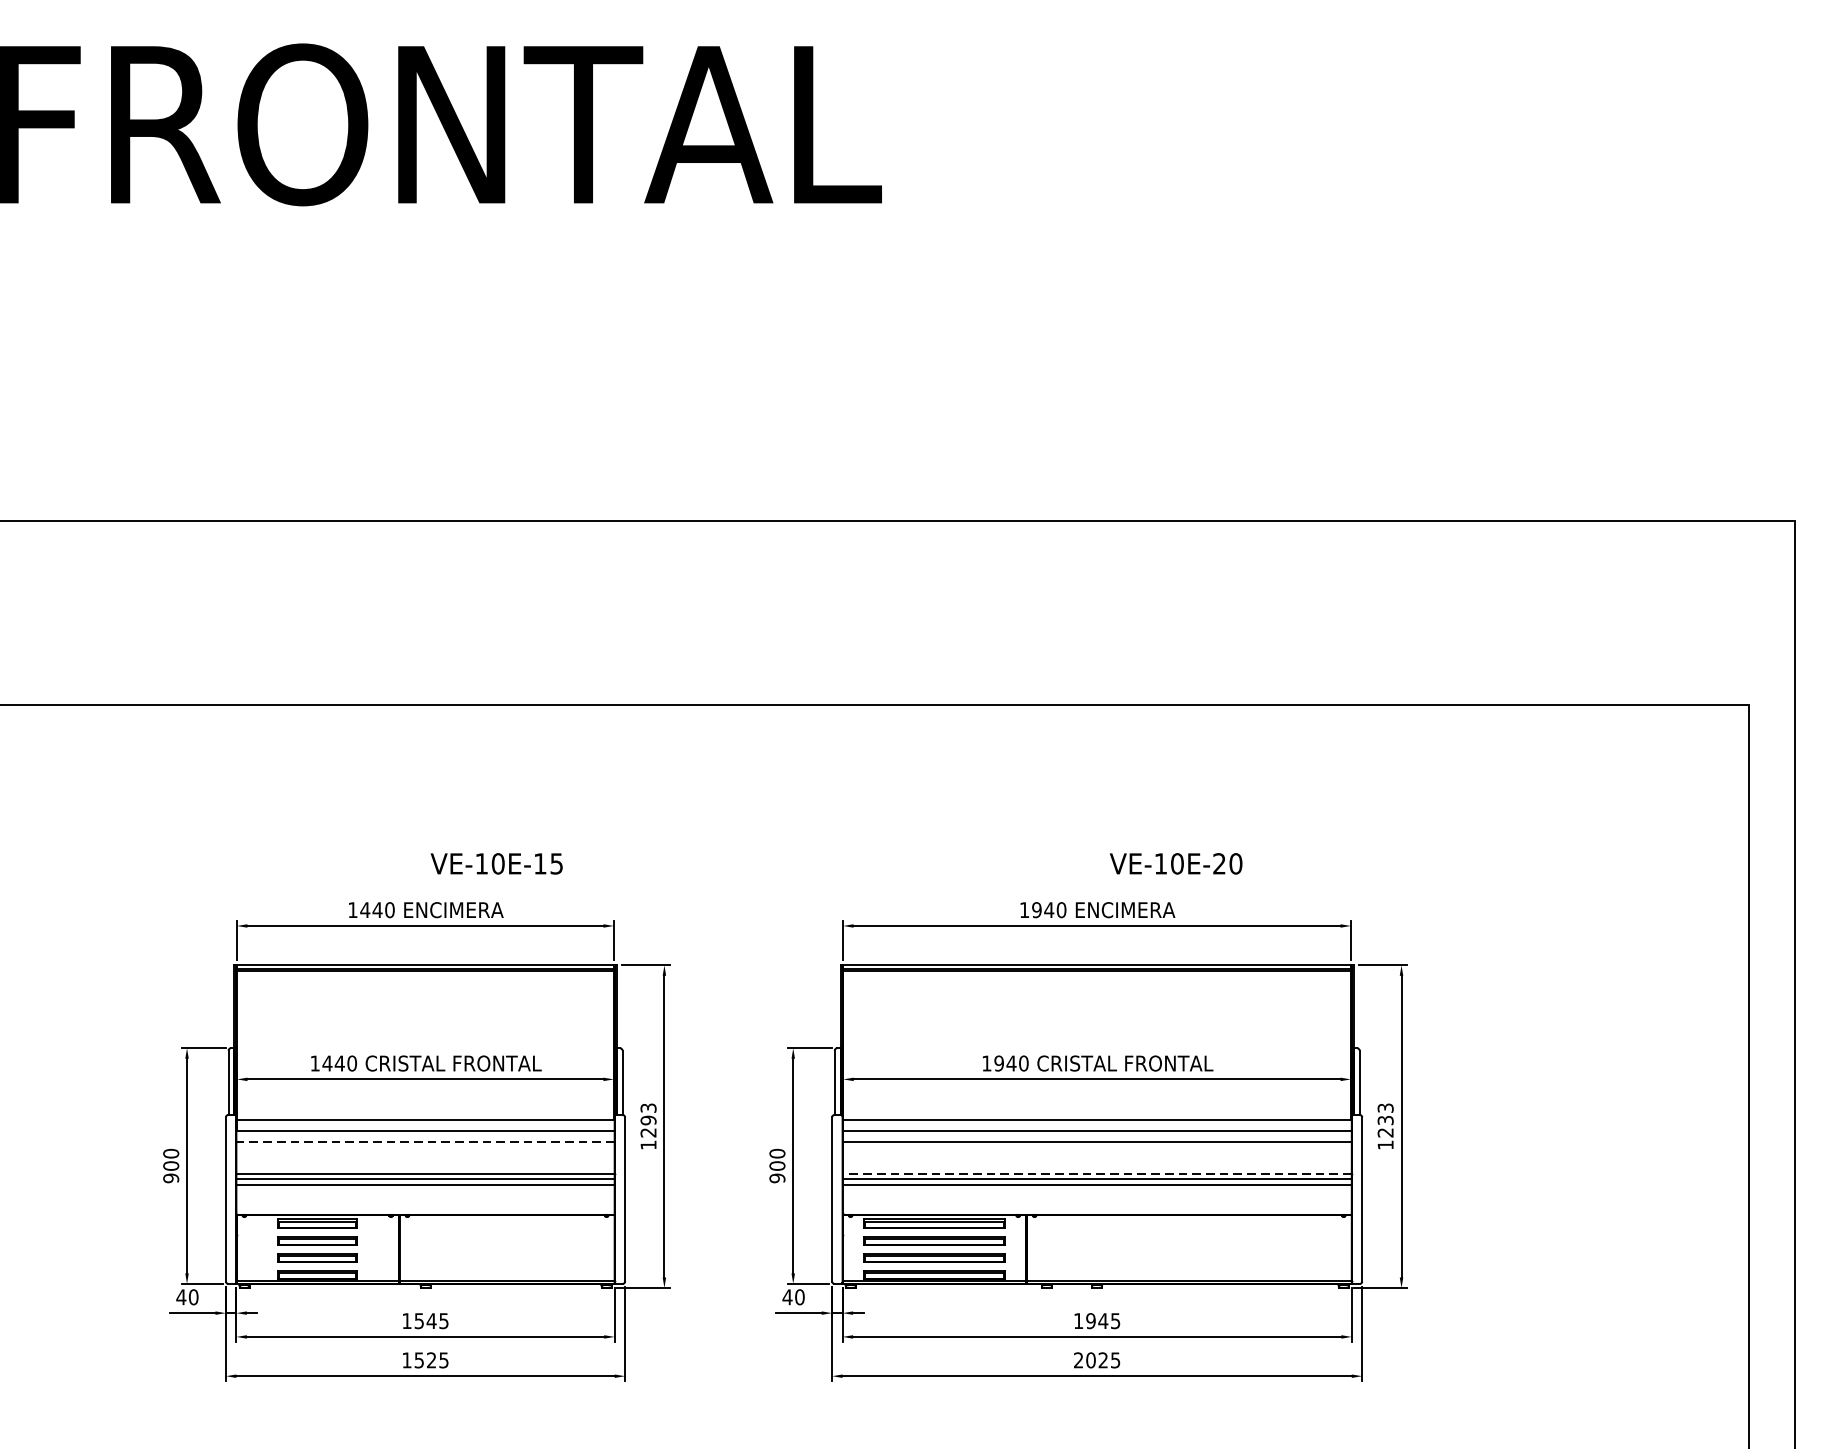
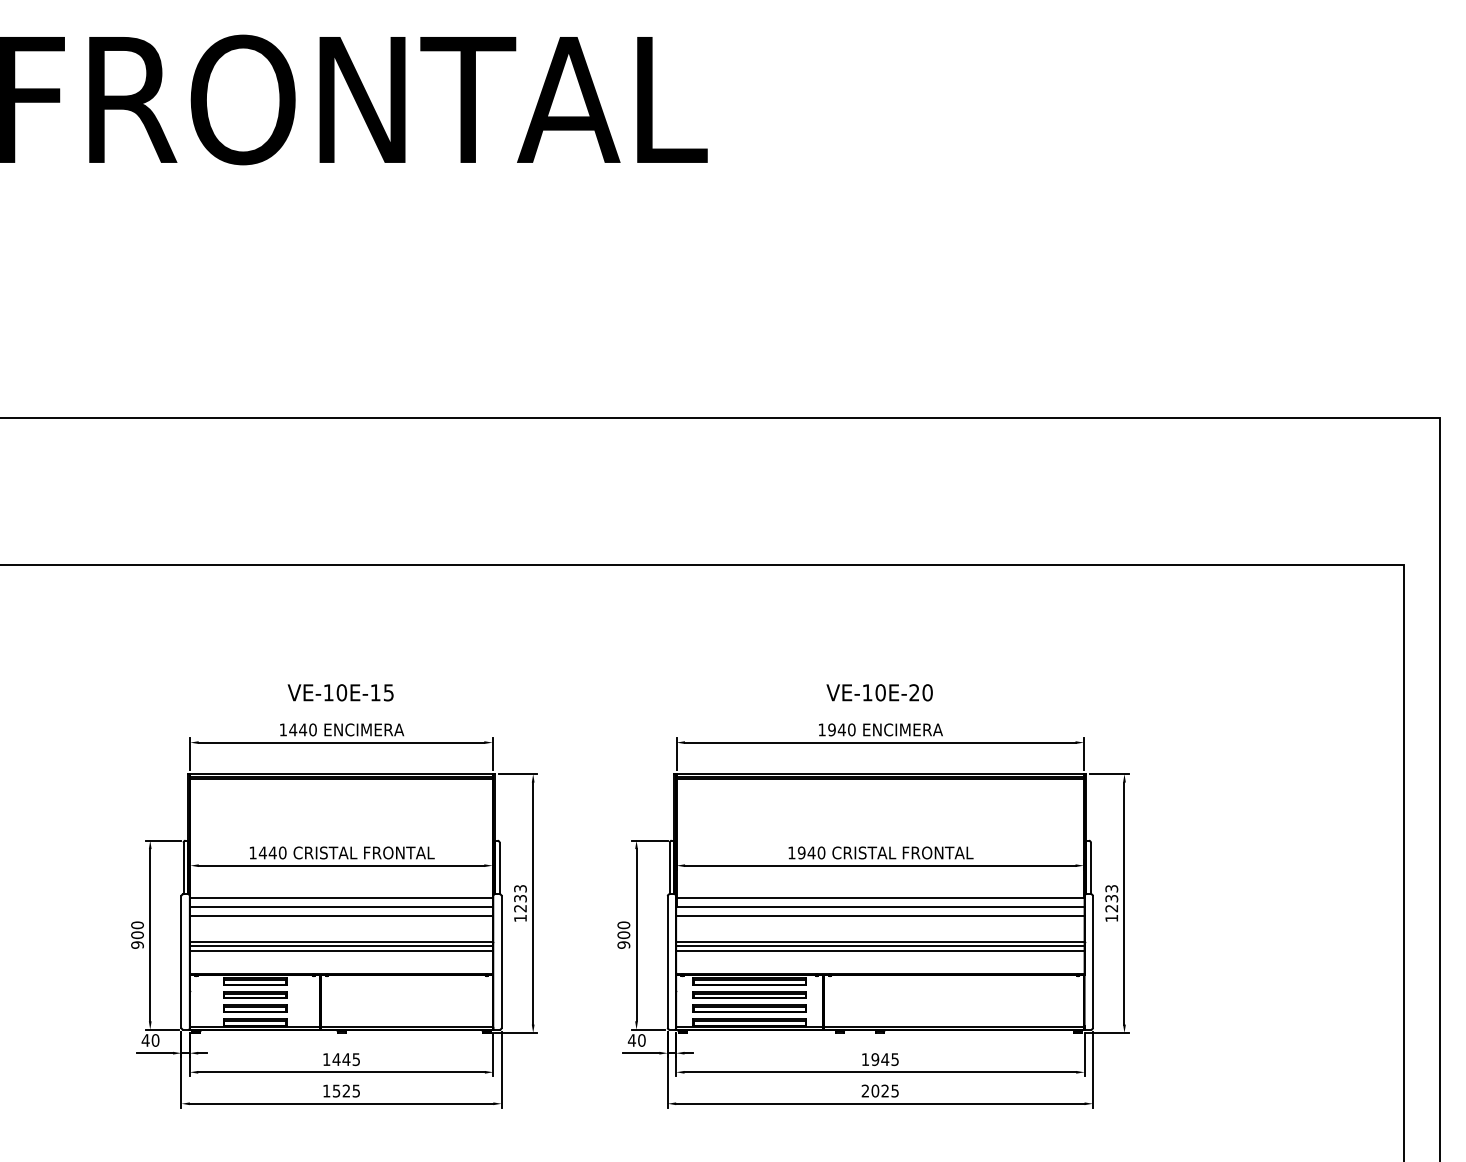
text: (496, 863) -> (340, 692), moved
text: (1175, 863) -> (879, 692), moved
text: (648, 1120) -> (520, 898), 1293 -> 1233
line: (425, 1141) -> (341, 915), dashed -> solid
line: (1096, 1173) -> (879, 941), dashed -> solid
text: (419, 1320) -> (336, 1059), 1545 -> 1445

